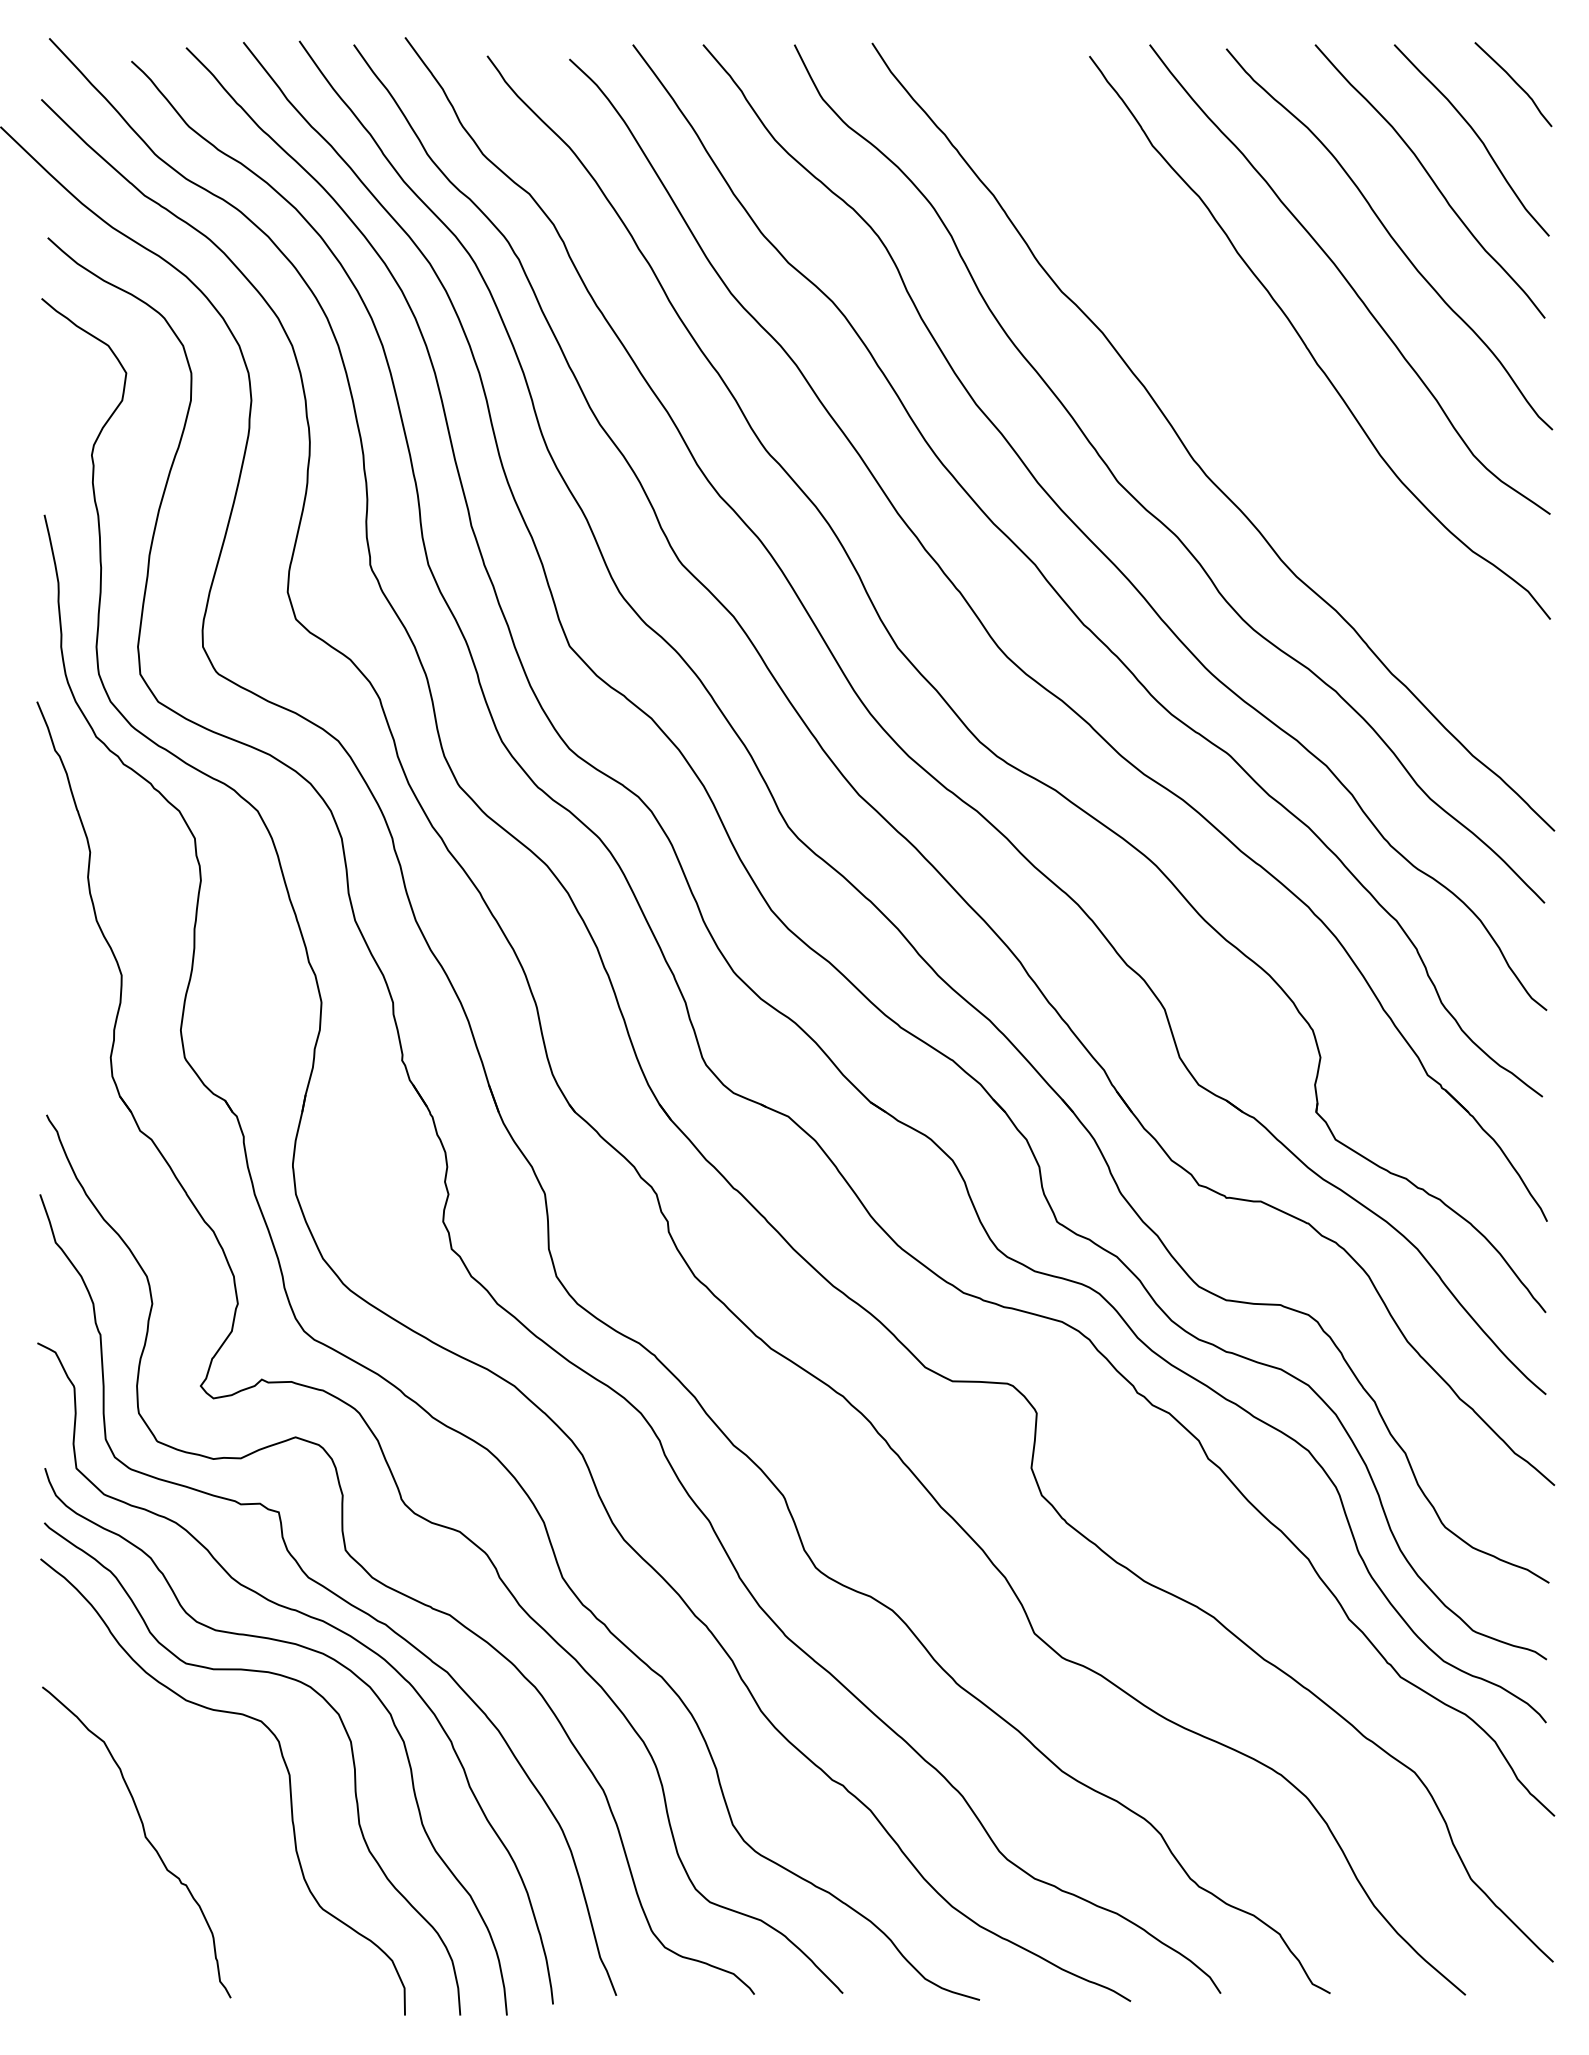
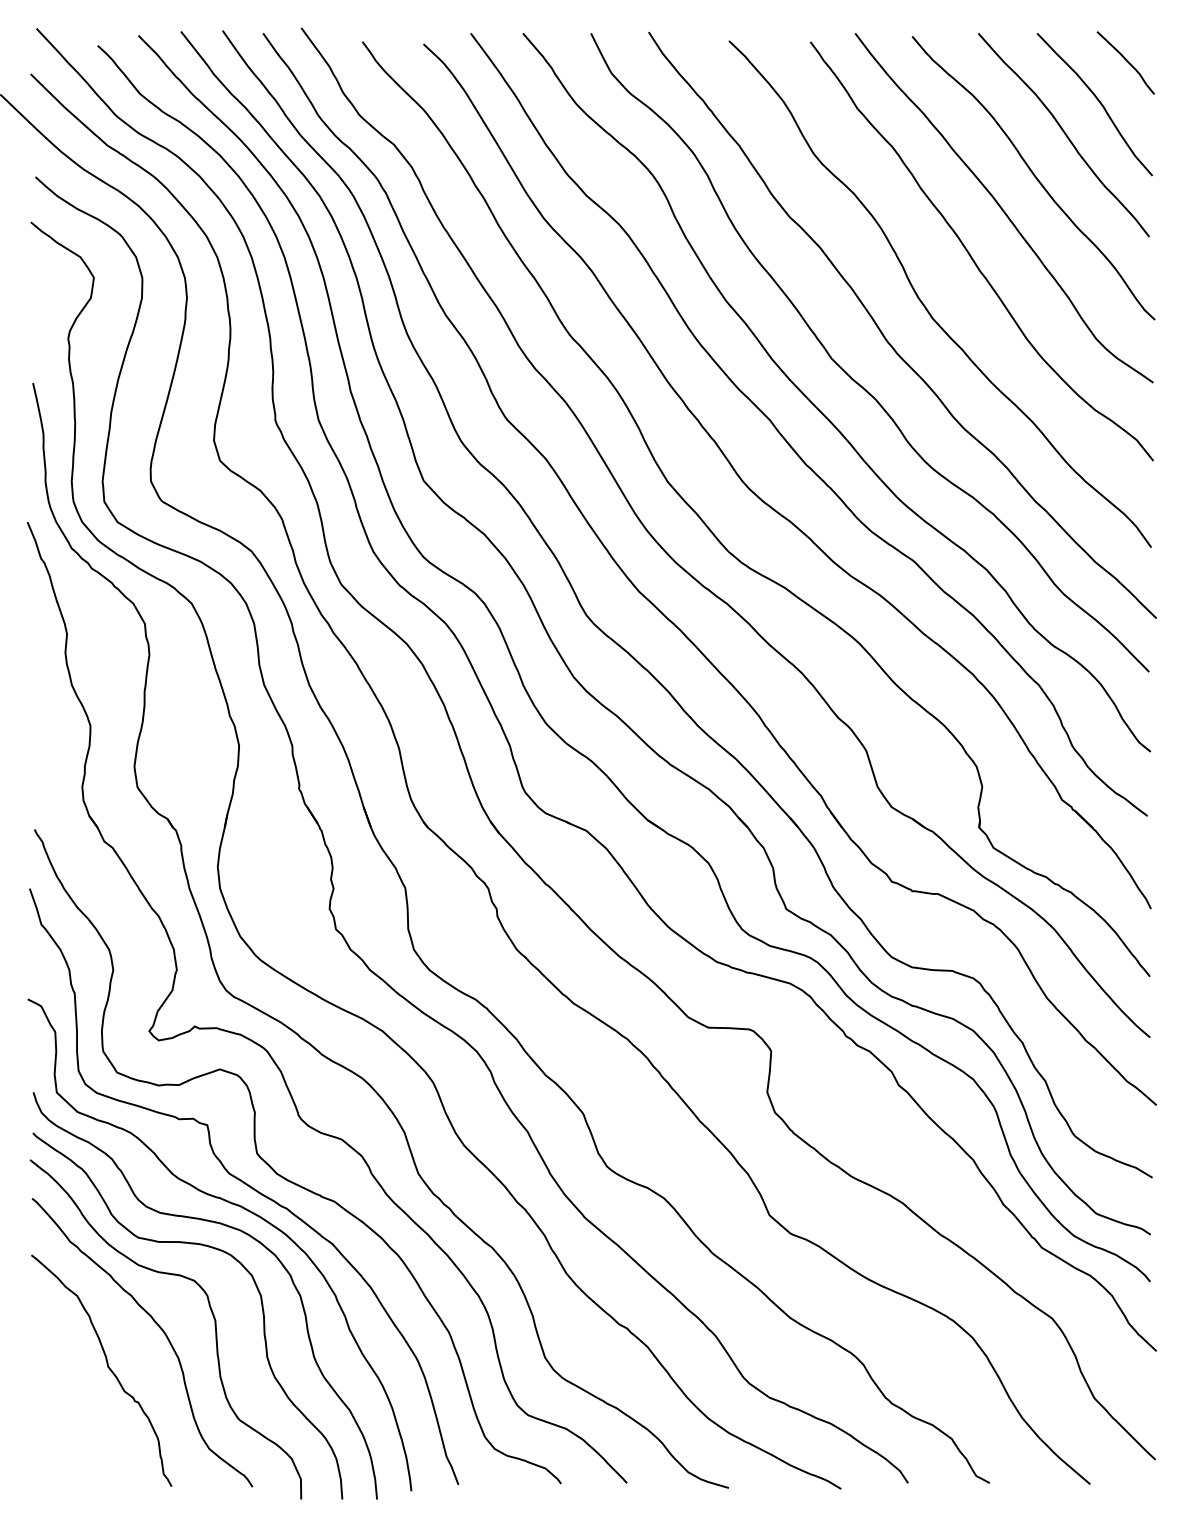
curve: (1244, 410) -> (925, 305), added
curve: (214, 1785) -> (159, 1328), added

